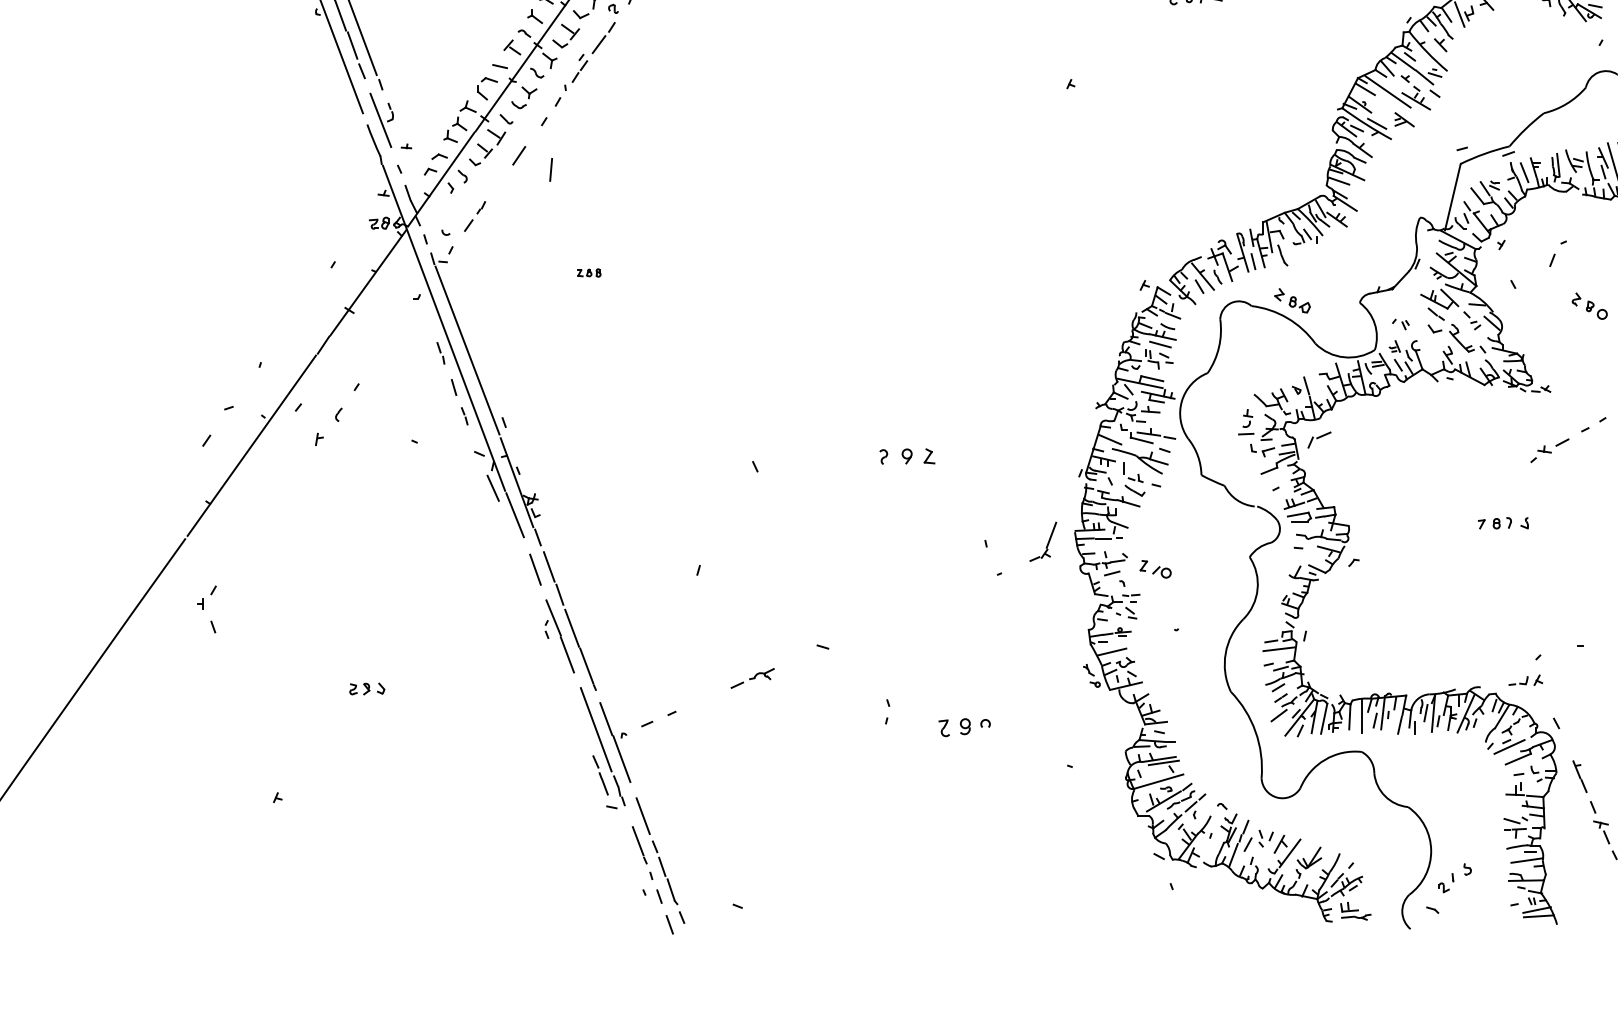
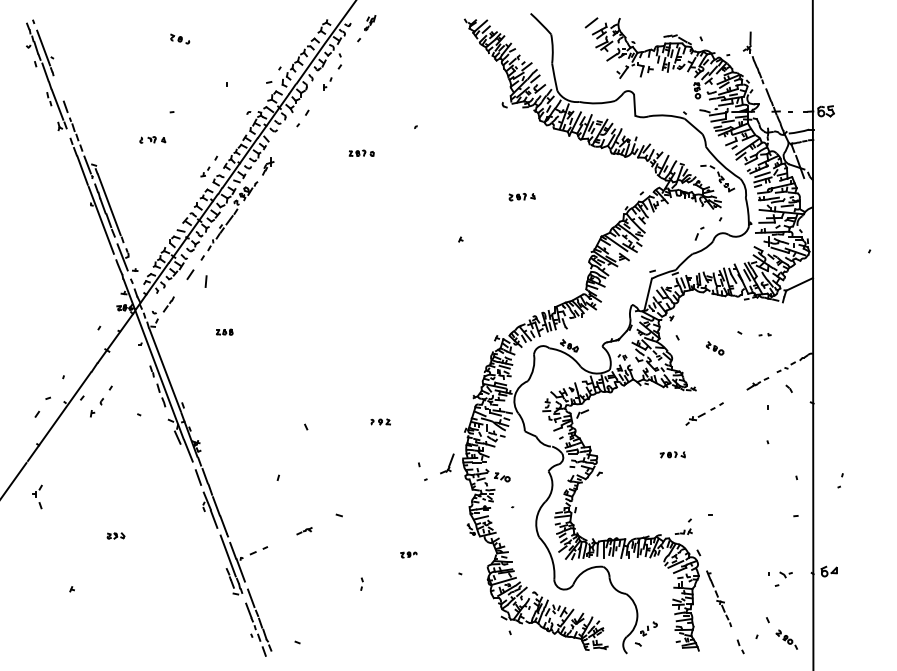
part: (1557, 253) -> (699, 233), moved
part: (588, 271) -> (224, 331), size x1.43
part: (906, 455) -> (380, 421), size x0.71
part: (751, 679) -> (304, 531), size x0.71
part: (886, 710) -> (361, 583), moved
part: (964, 726) -> (408, 554), size x0.62

